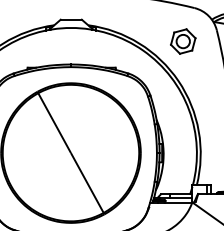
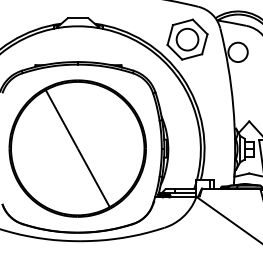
part: (183, 41) -> (187, 39), size x1.67

